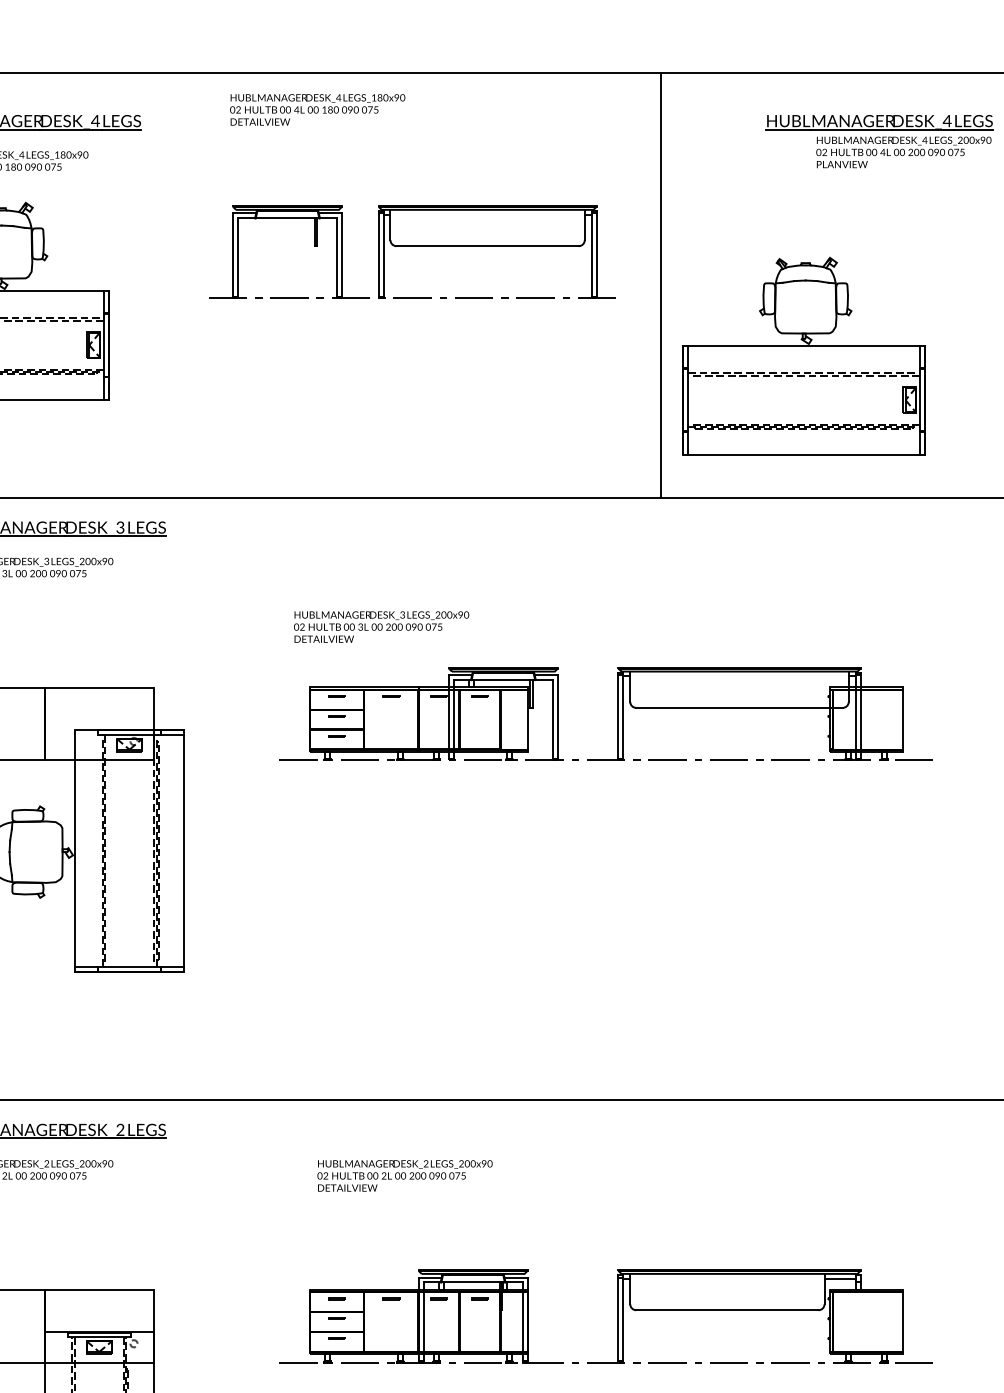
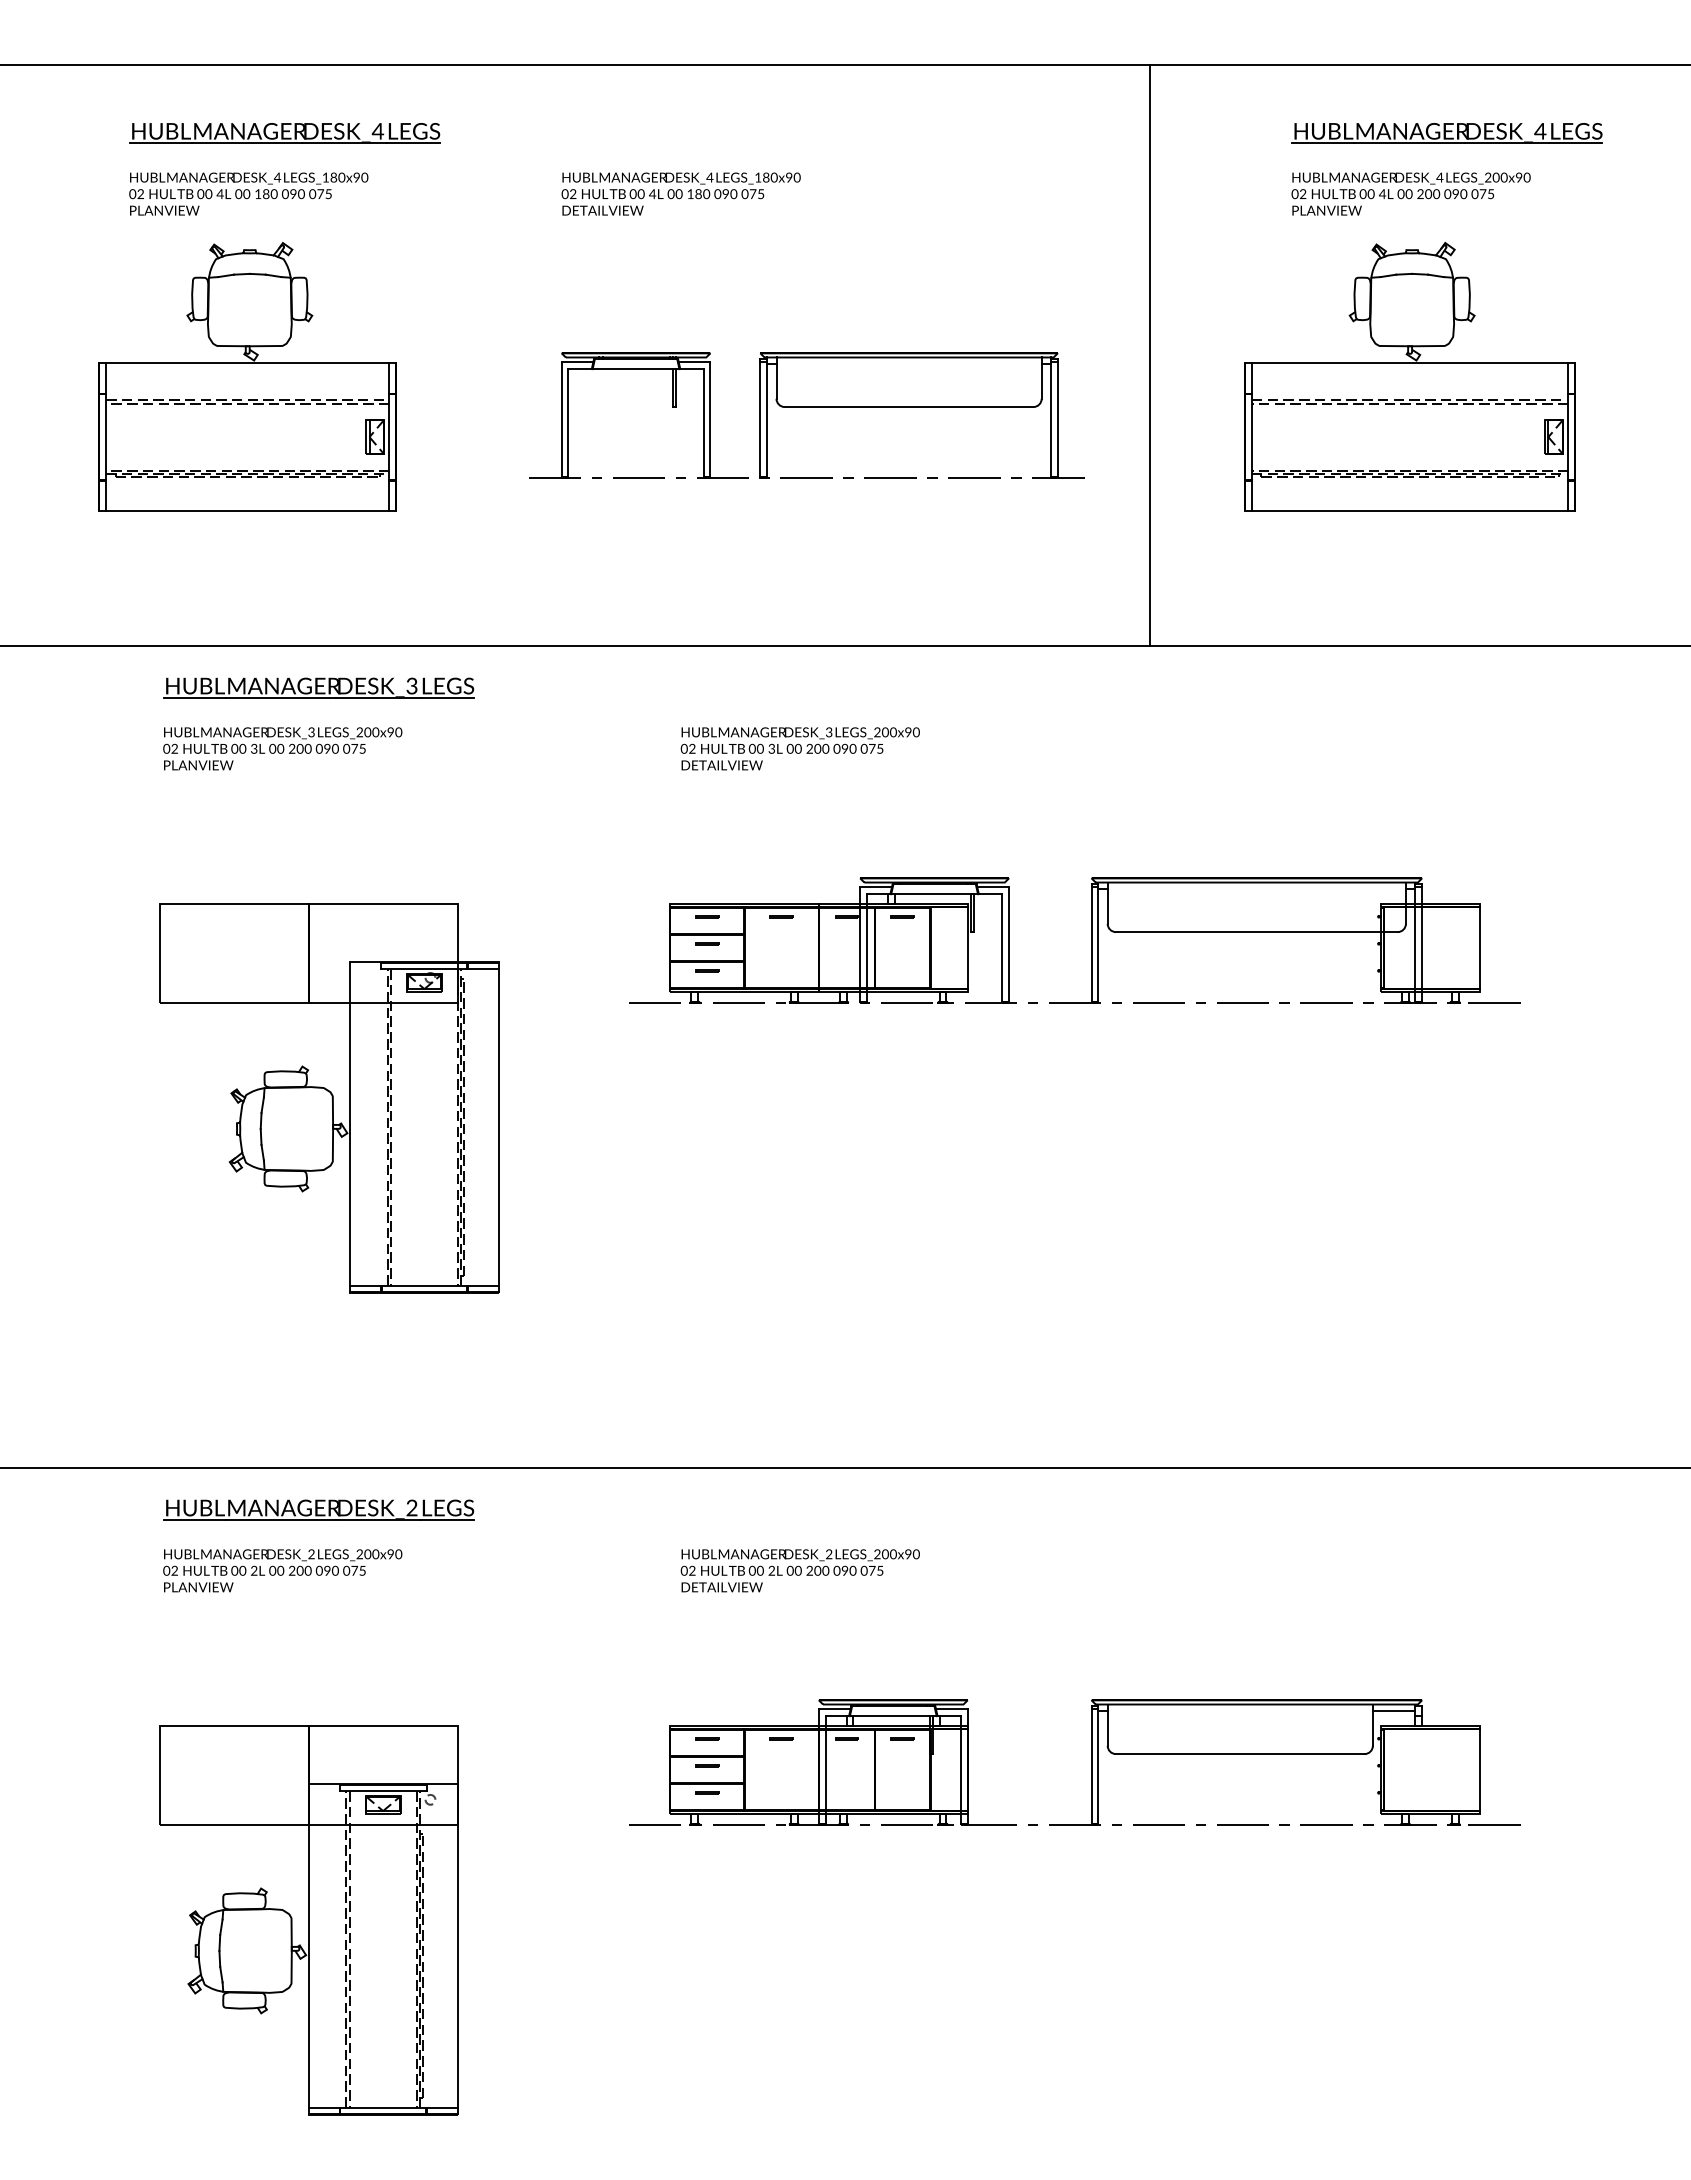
text: (317, 109) -> (680, 193), moved
text: (903, 151) -> (1410, 193), moved
part: (412, 246) -> (806, 407), moved
part: (803, 355) -> (1409, 376), moved
text: (380, 626) -> (799, 748), moved

